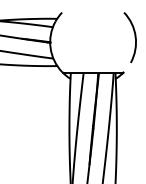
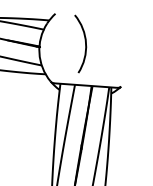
arc: (134, 37) -> (84, 44), moved

